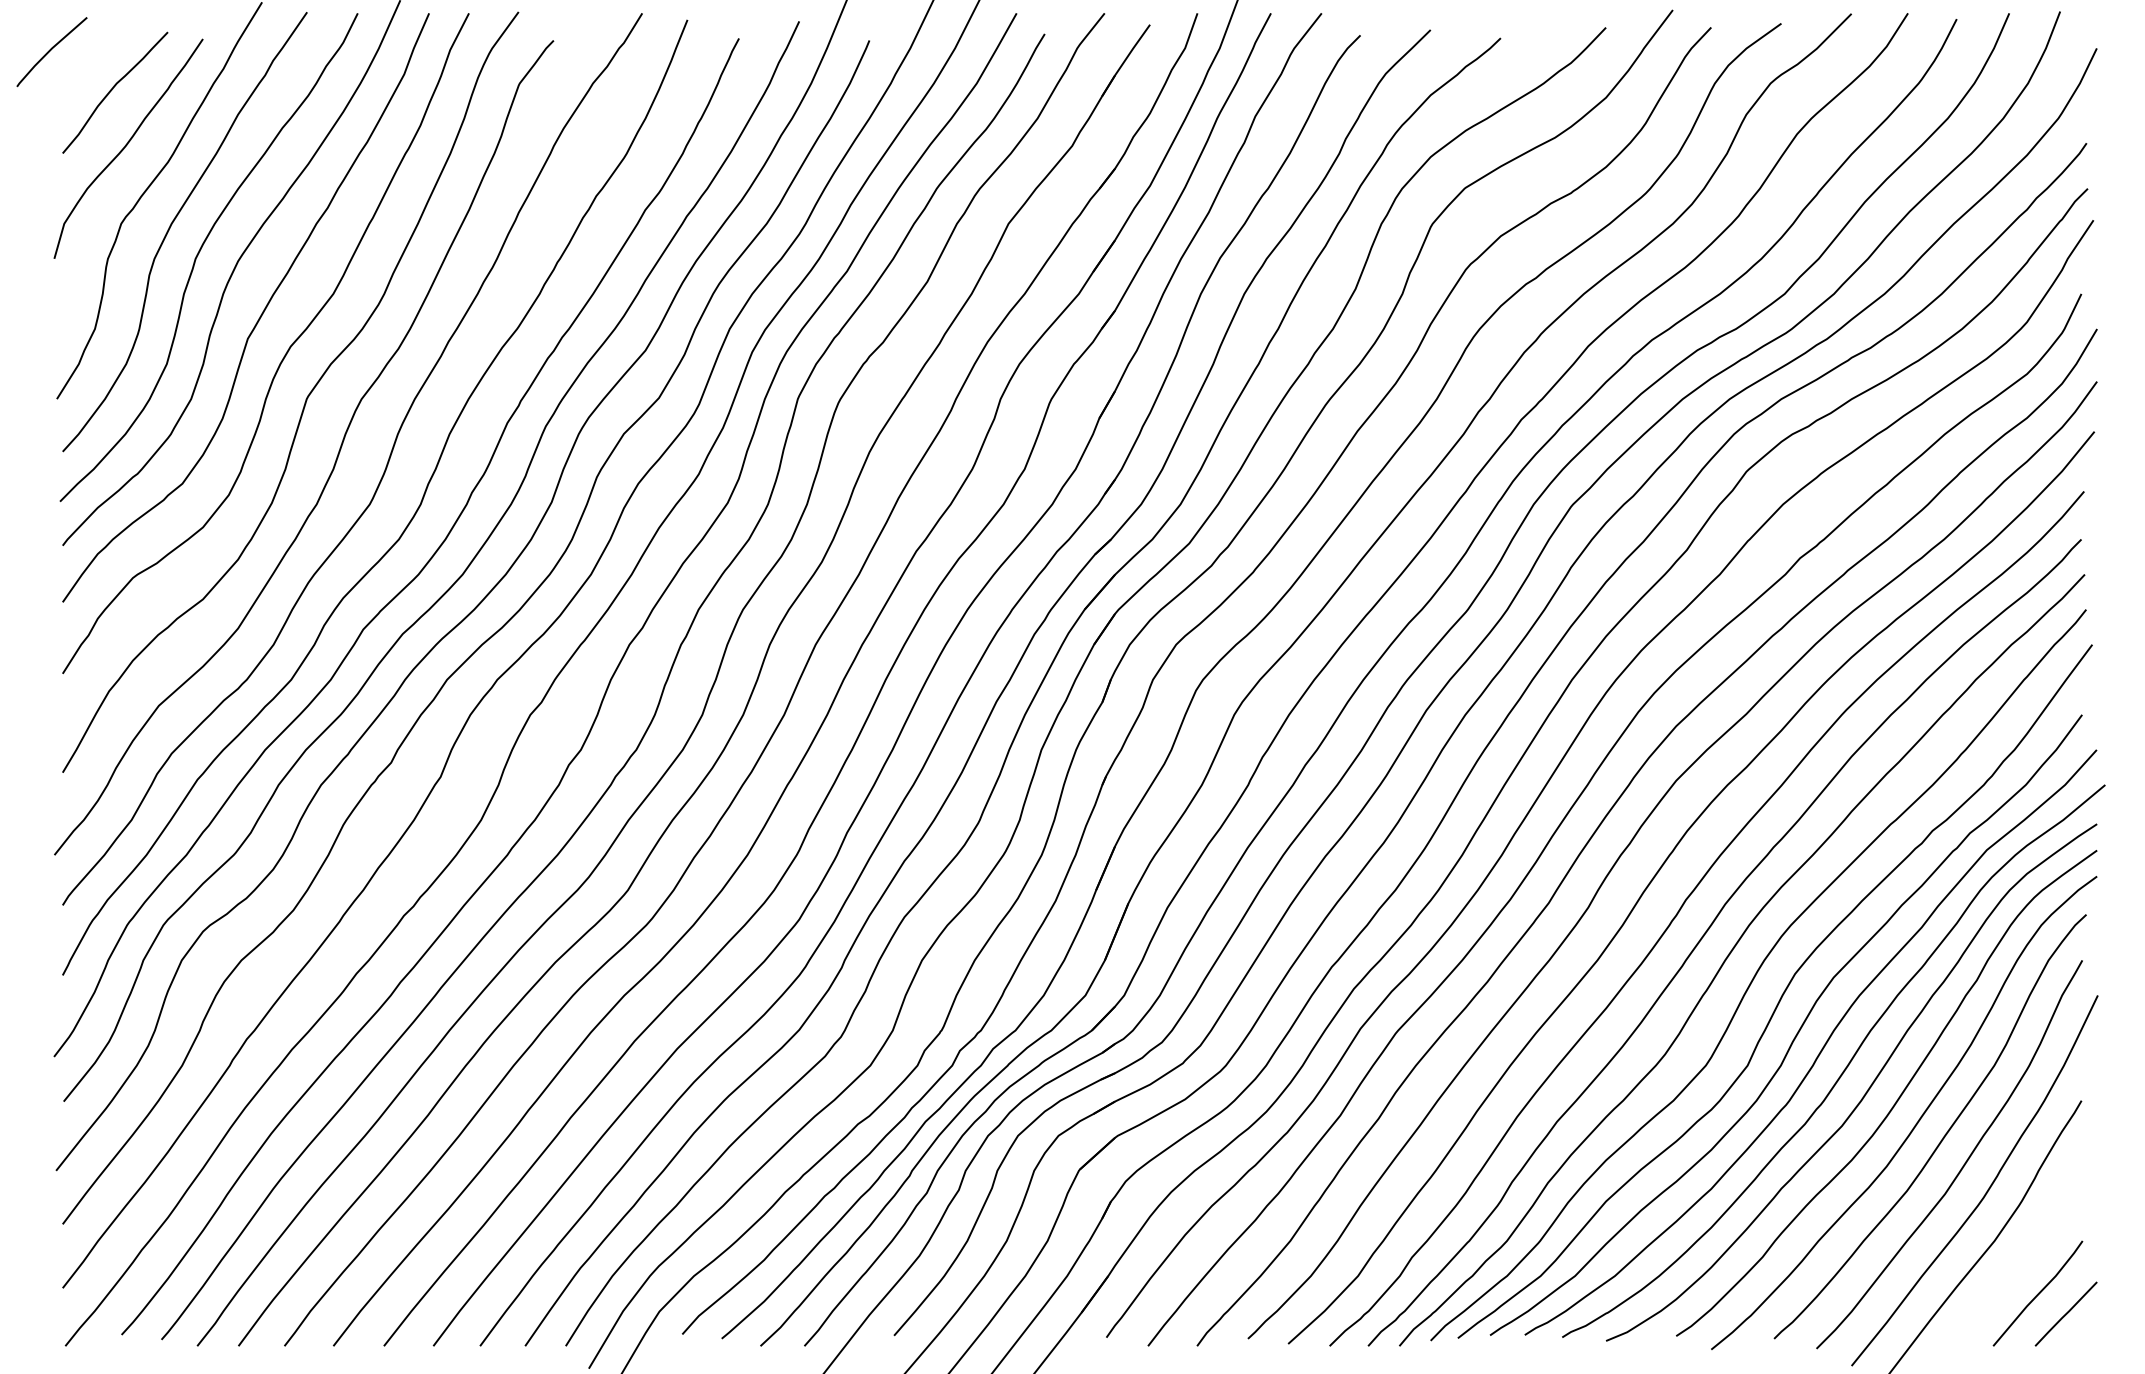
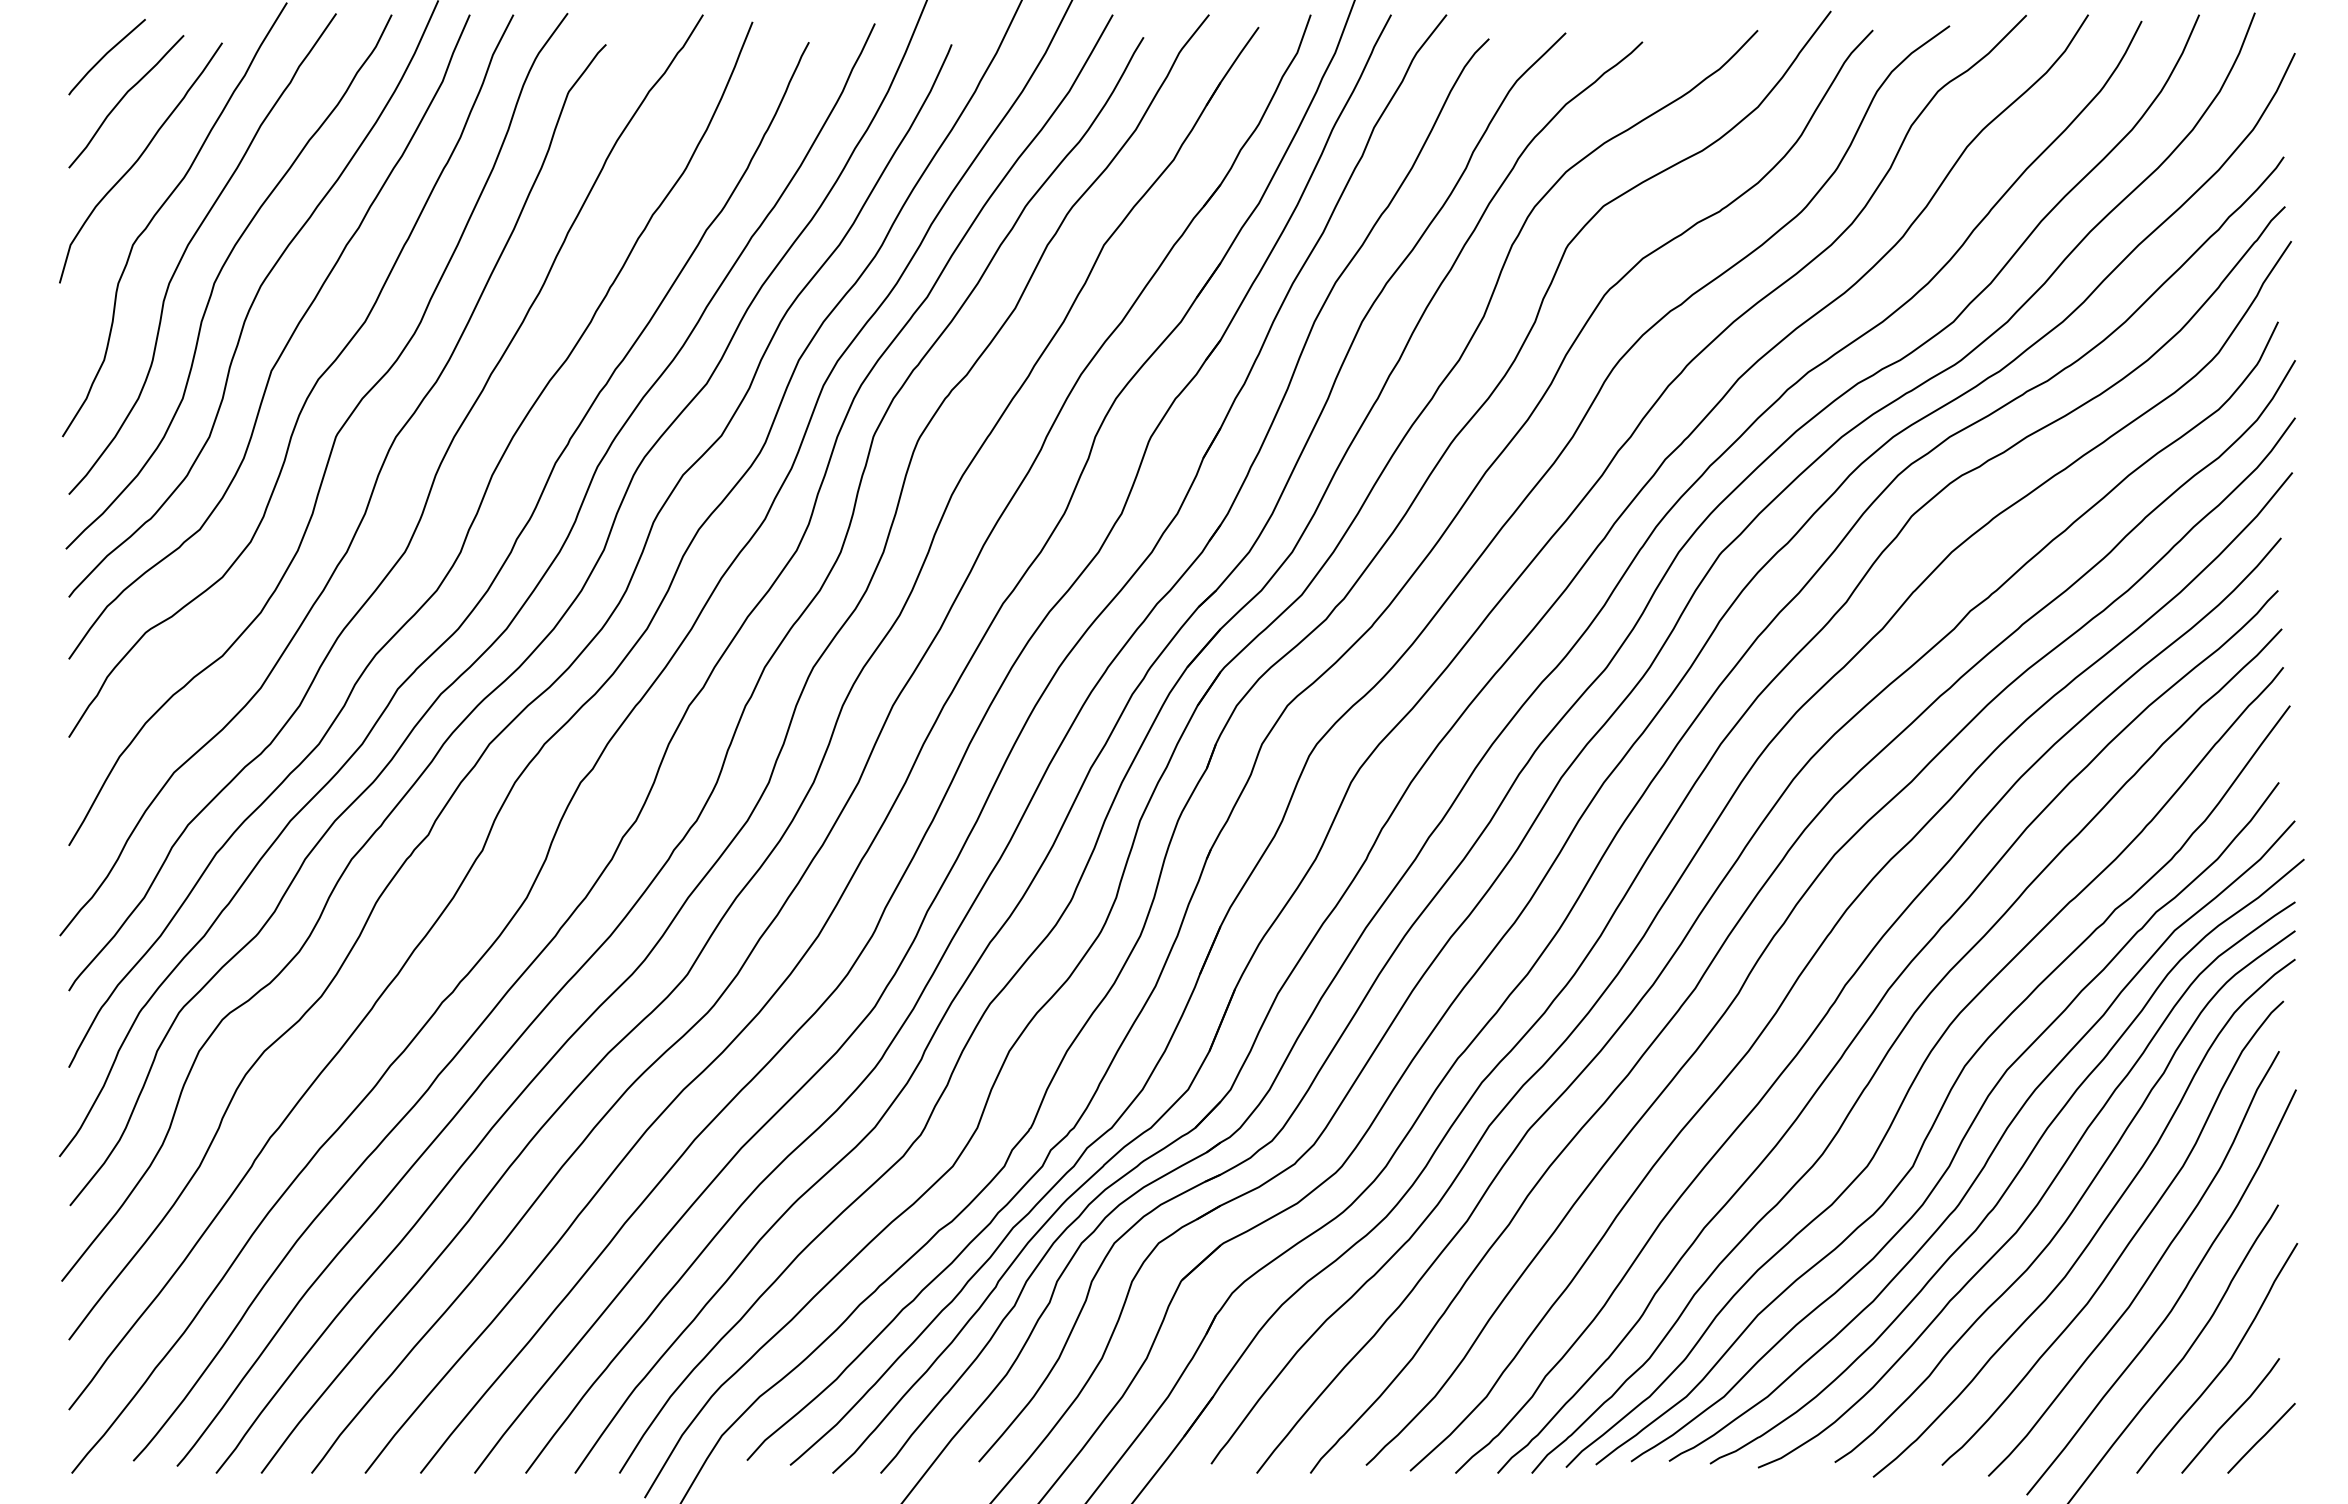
line: (50, 51) -> (105, 56), moved
curve: (2034, 1244) -> (2226, 1362), added

